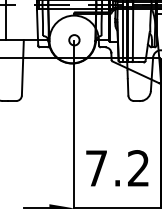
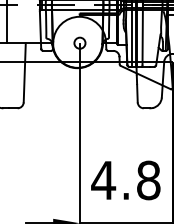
text: (116, 168) -> (125, 180), 7.2 -> 4.8

